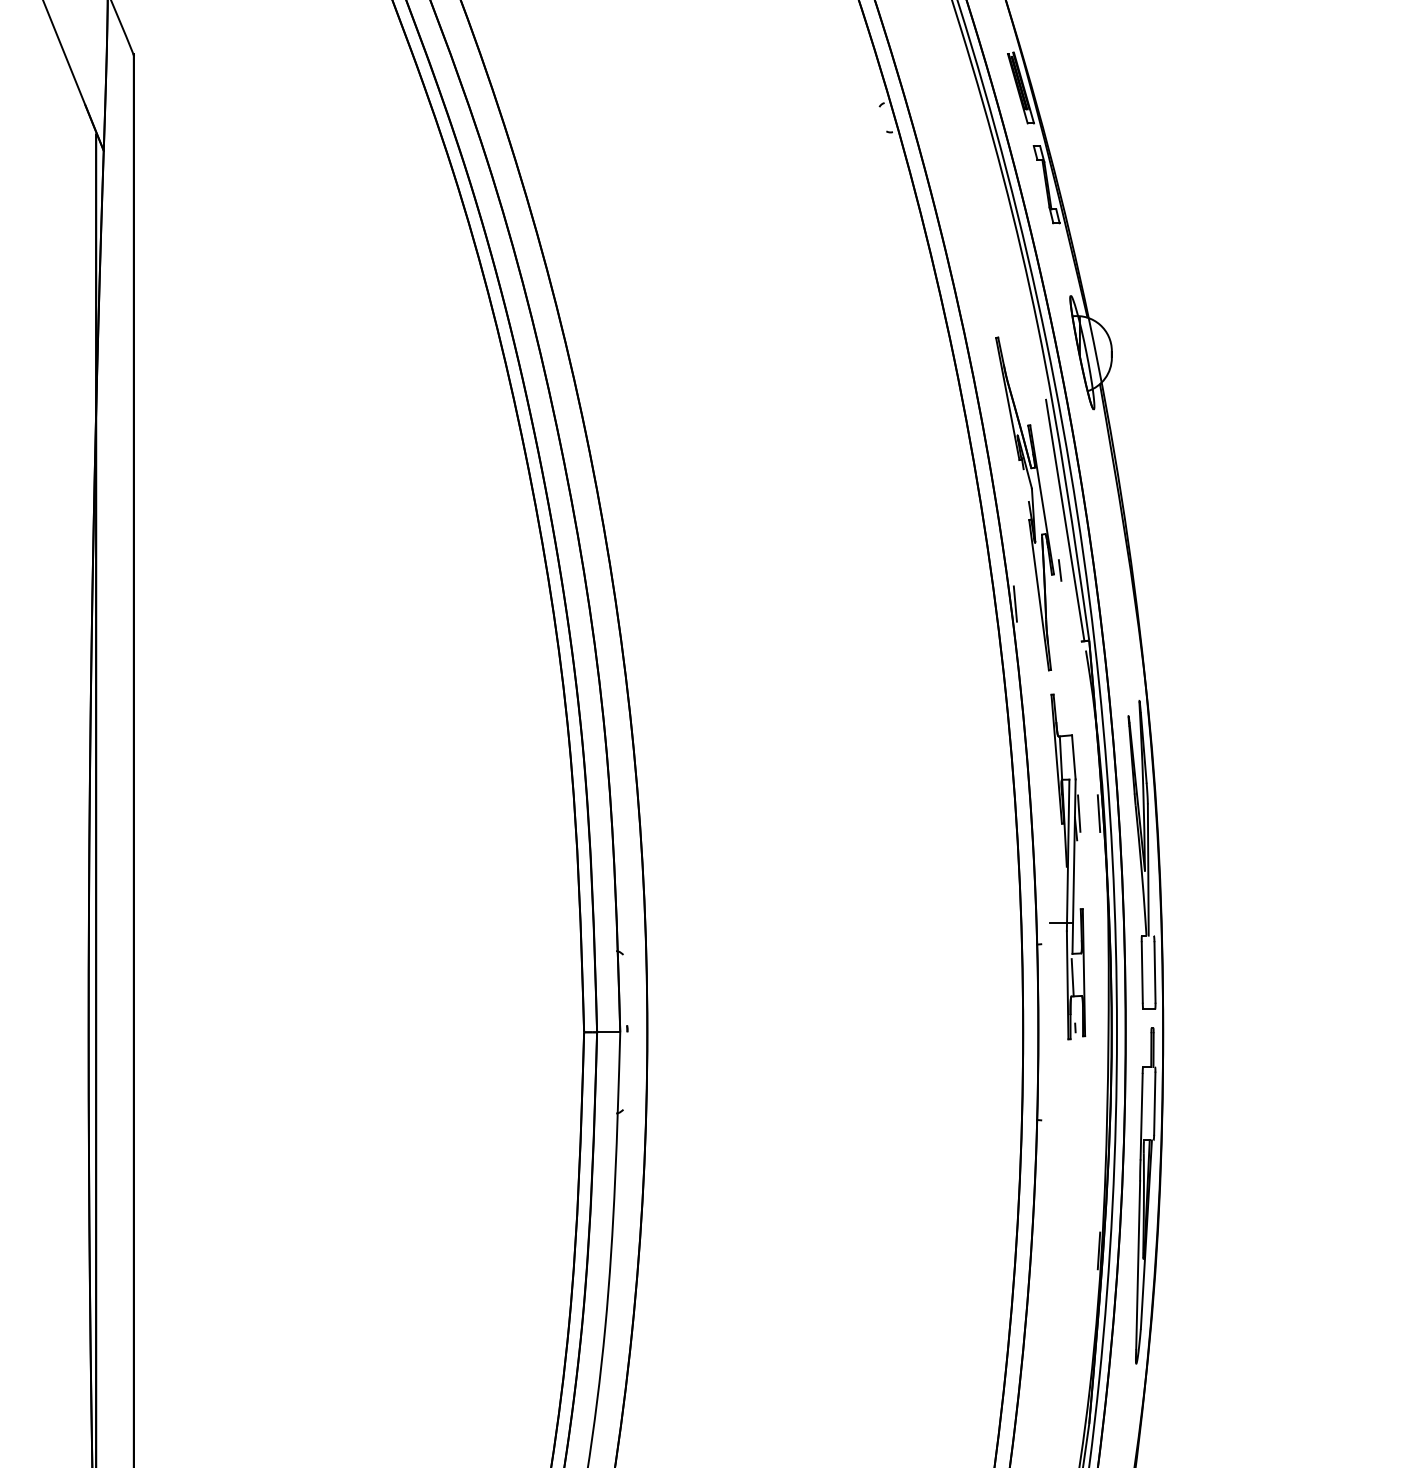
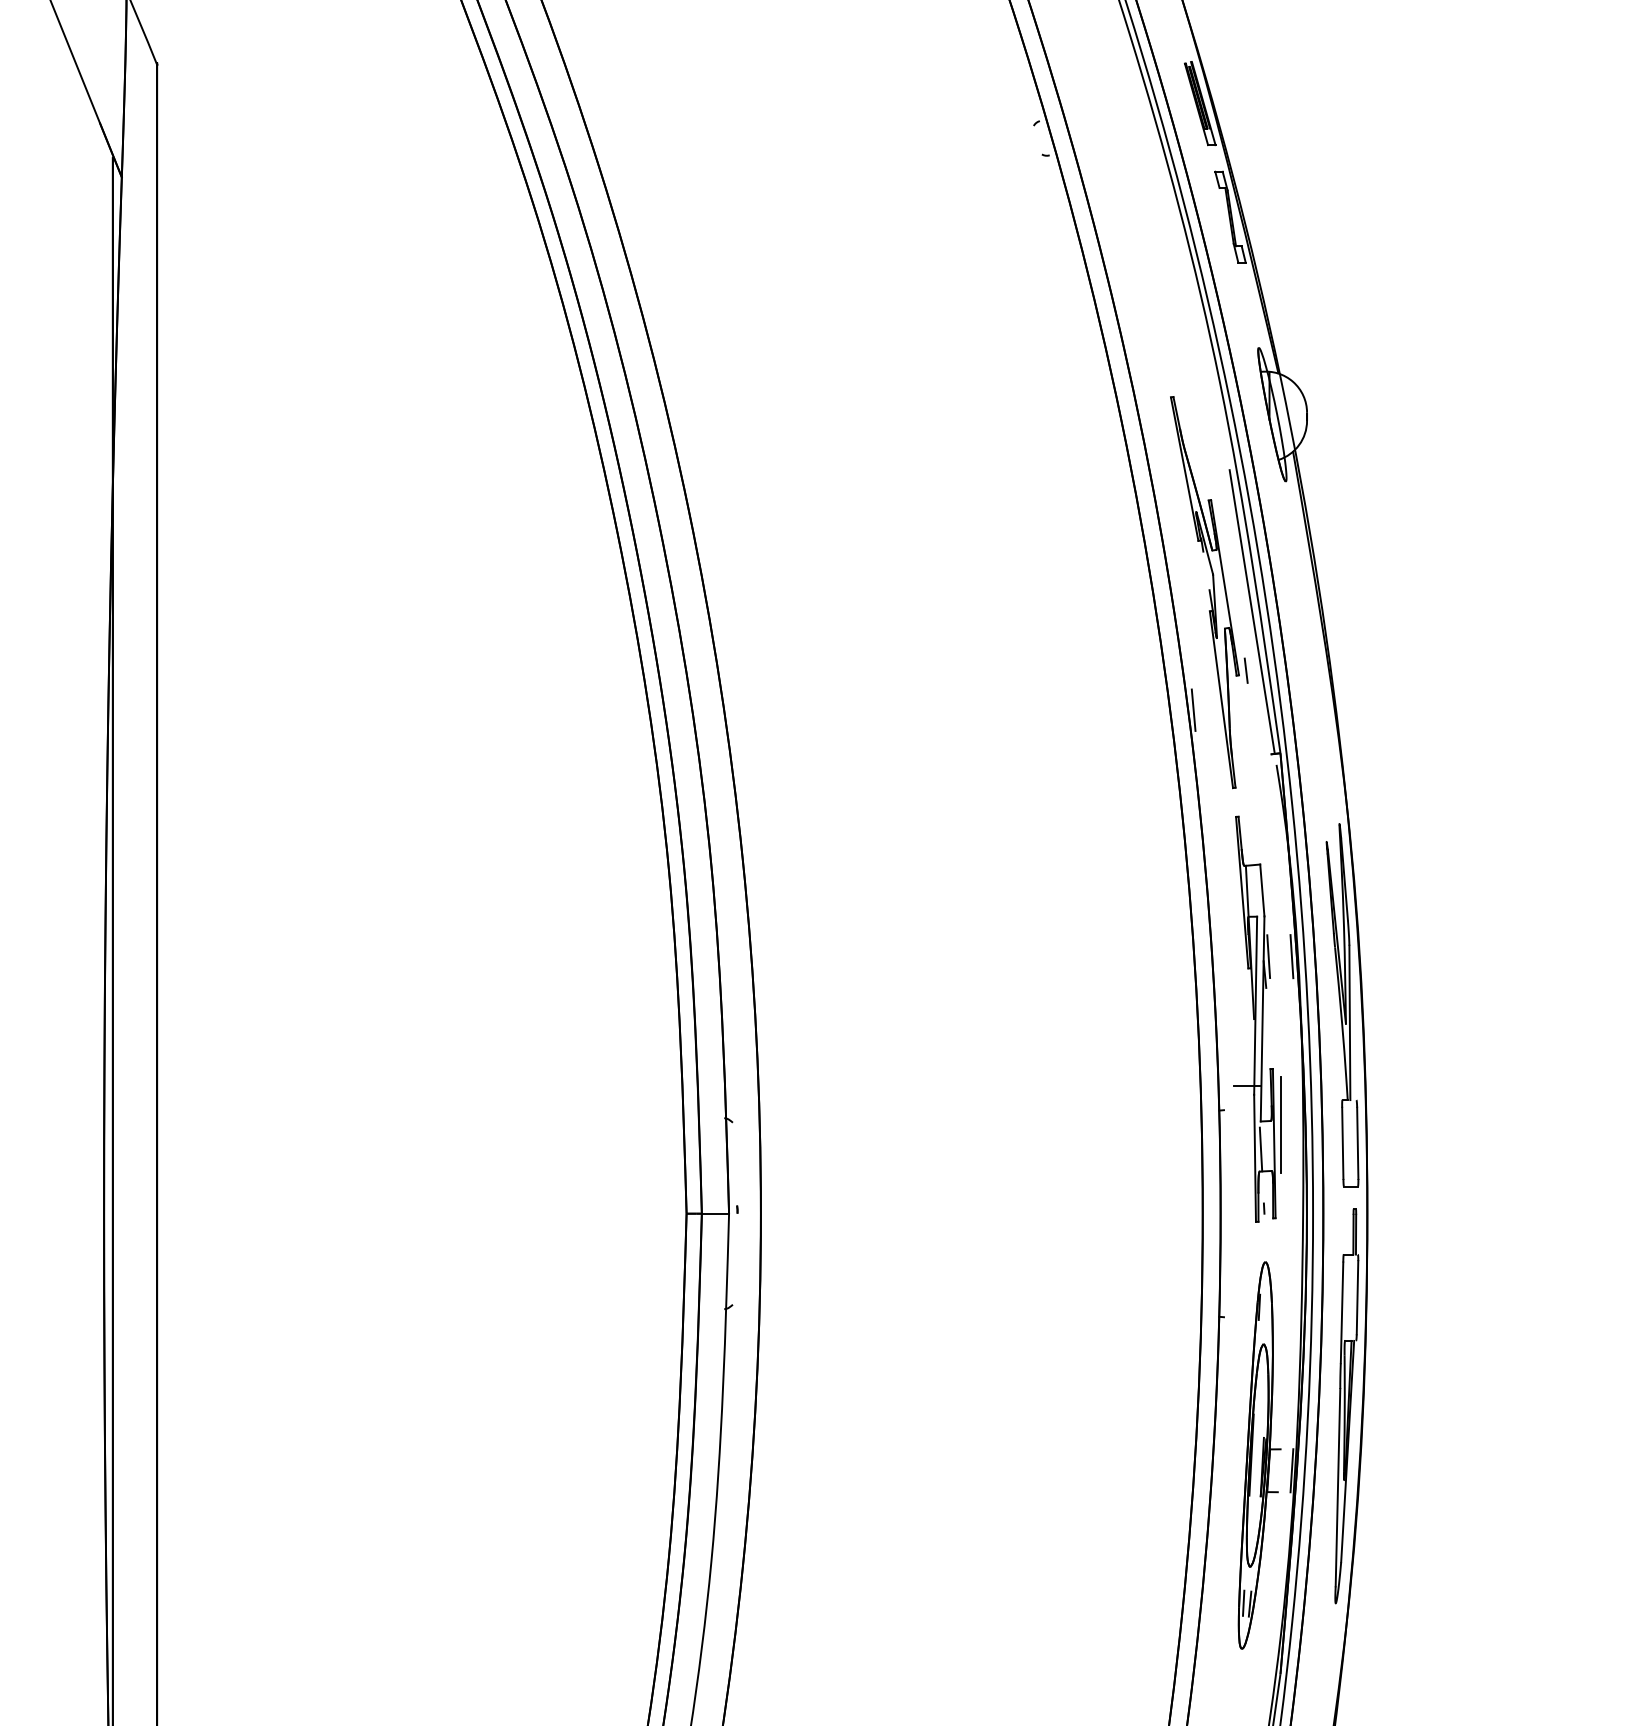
line: (1089, 956) -> (1280, 1124), added
part: (1071, 1237) -> (1259, 1454), added

